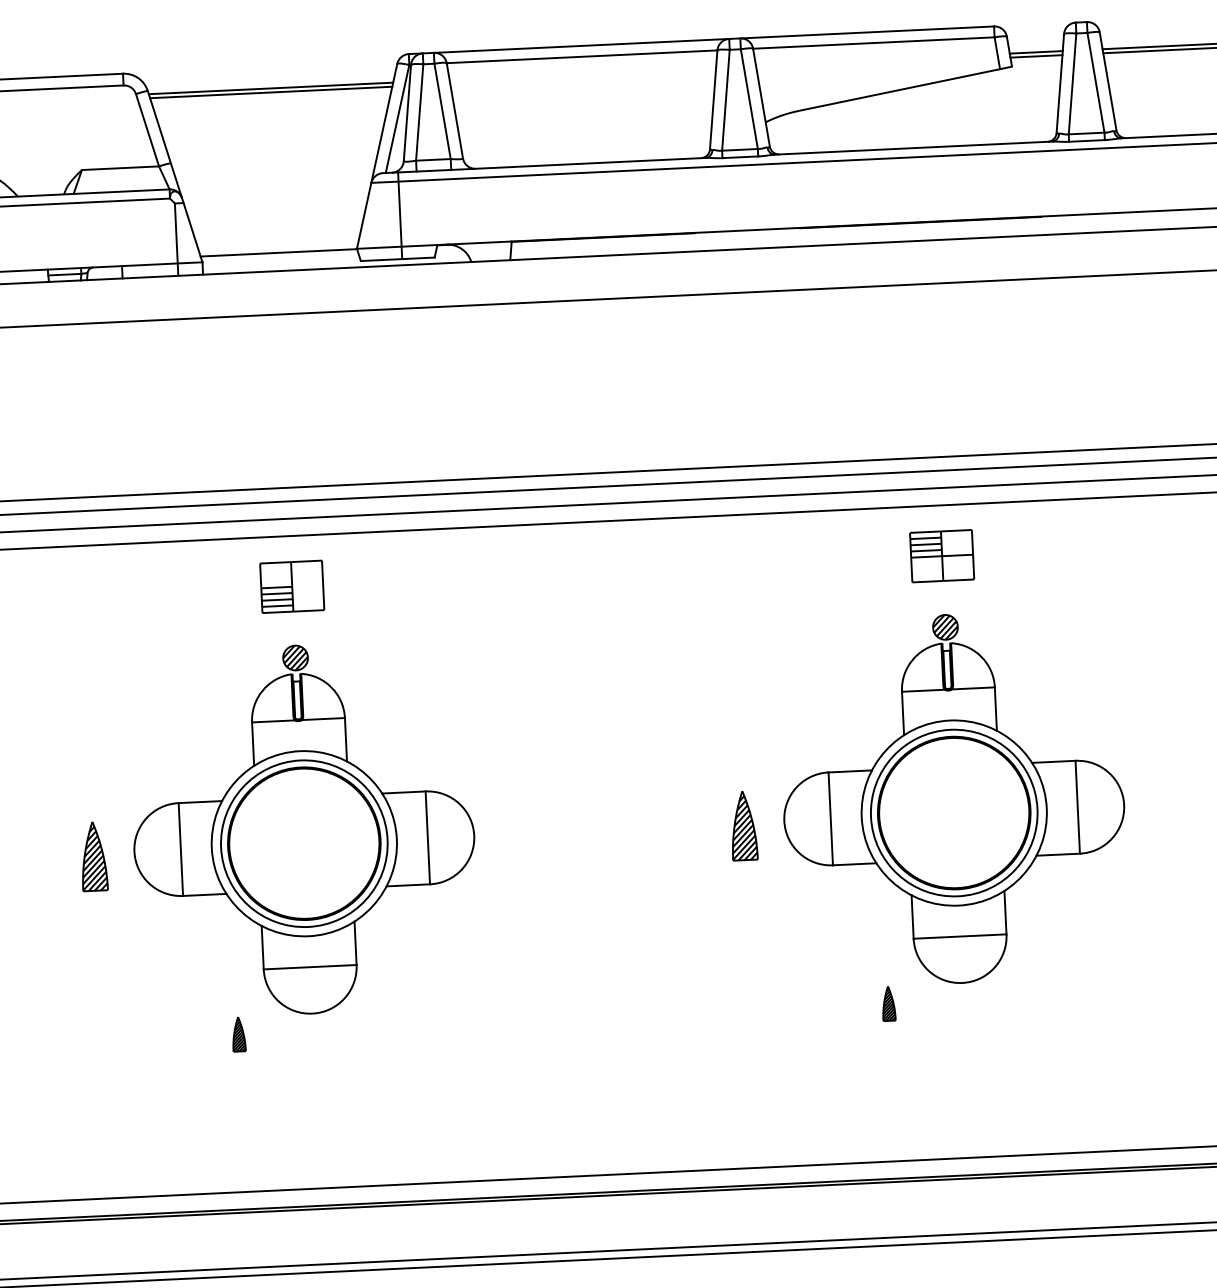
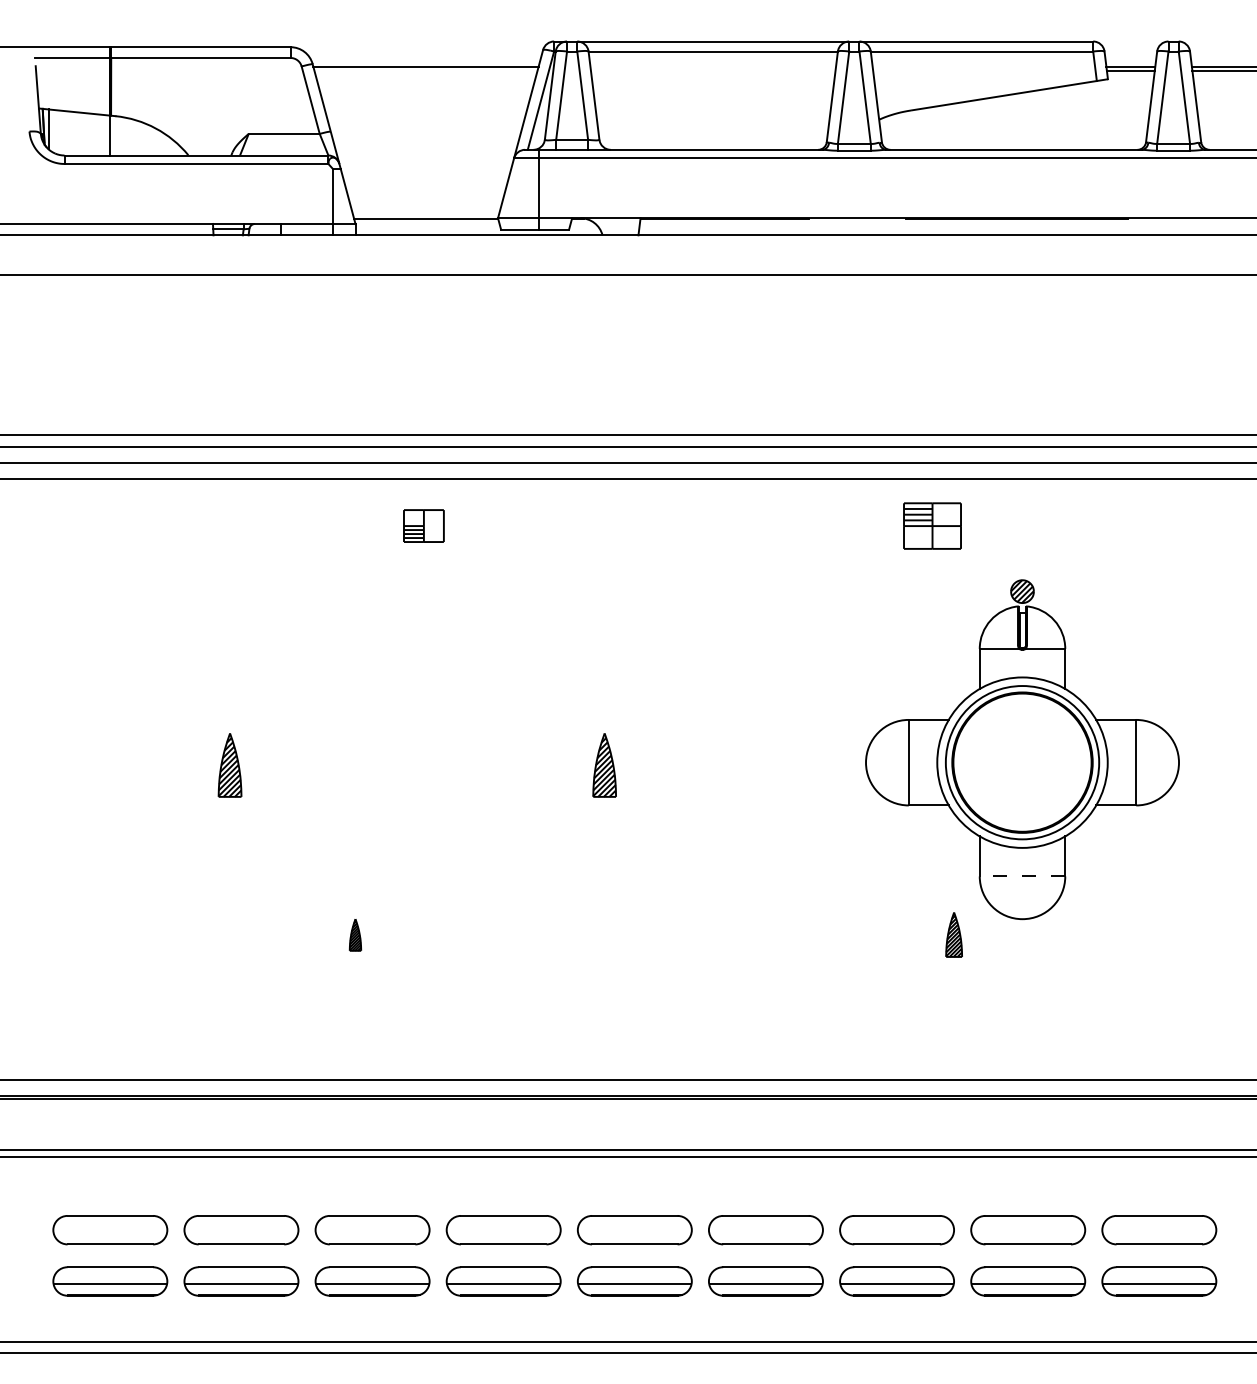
line: (270, 92) -> (425, 70), removed
part: (942, 555) -> (932, 525), moved
part: (291, 586) -> (423, 525), size x0.7
part: (743, 826) -> (604, 765), moved
part: (303, 829) -> (423, 749), removed
line: (960, 936) -> (1022, 876), solid -> dashed
part: (888, 1004) -> (953, 935), size x1.4

